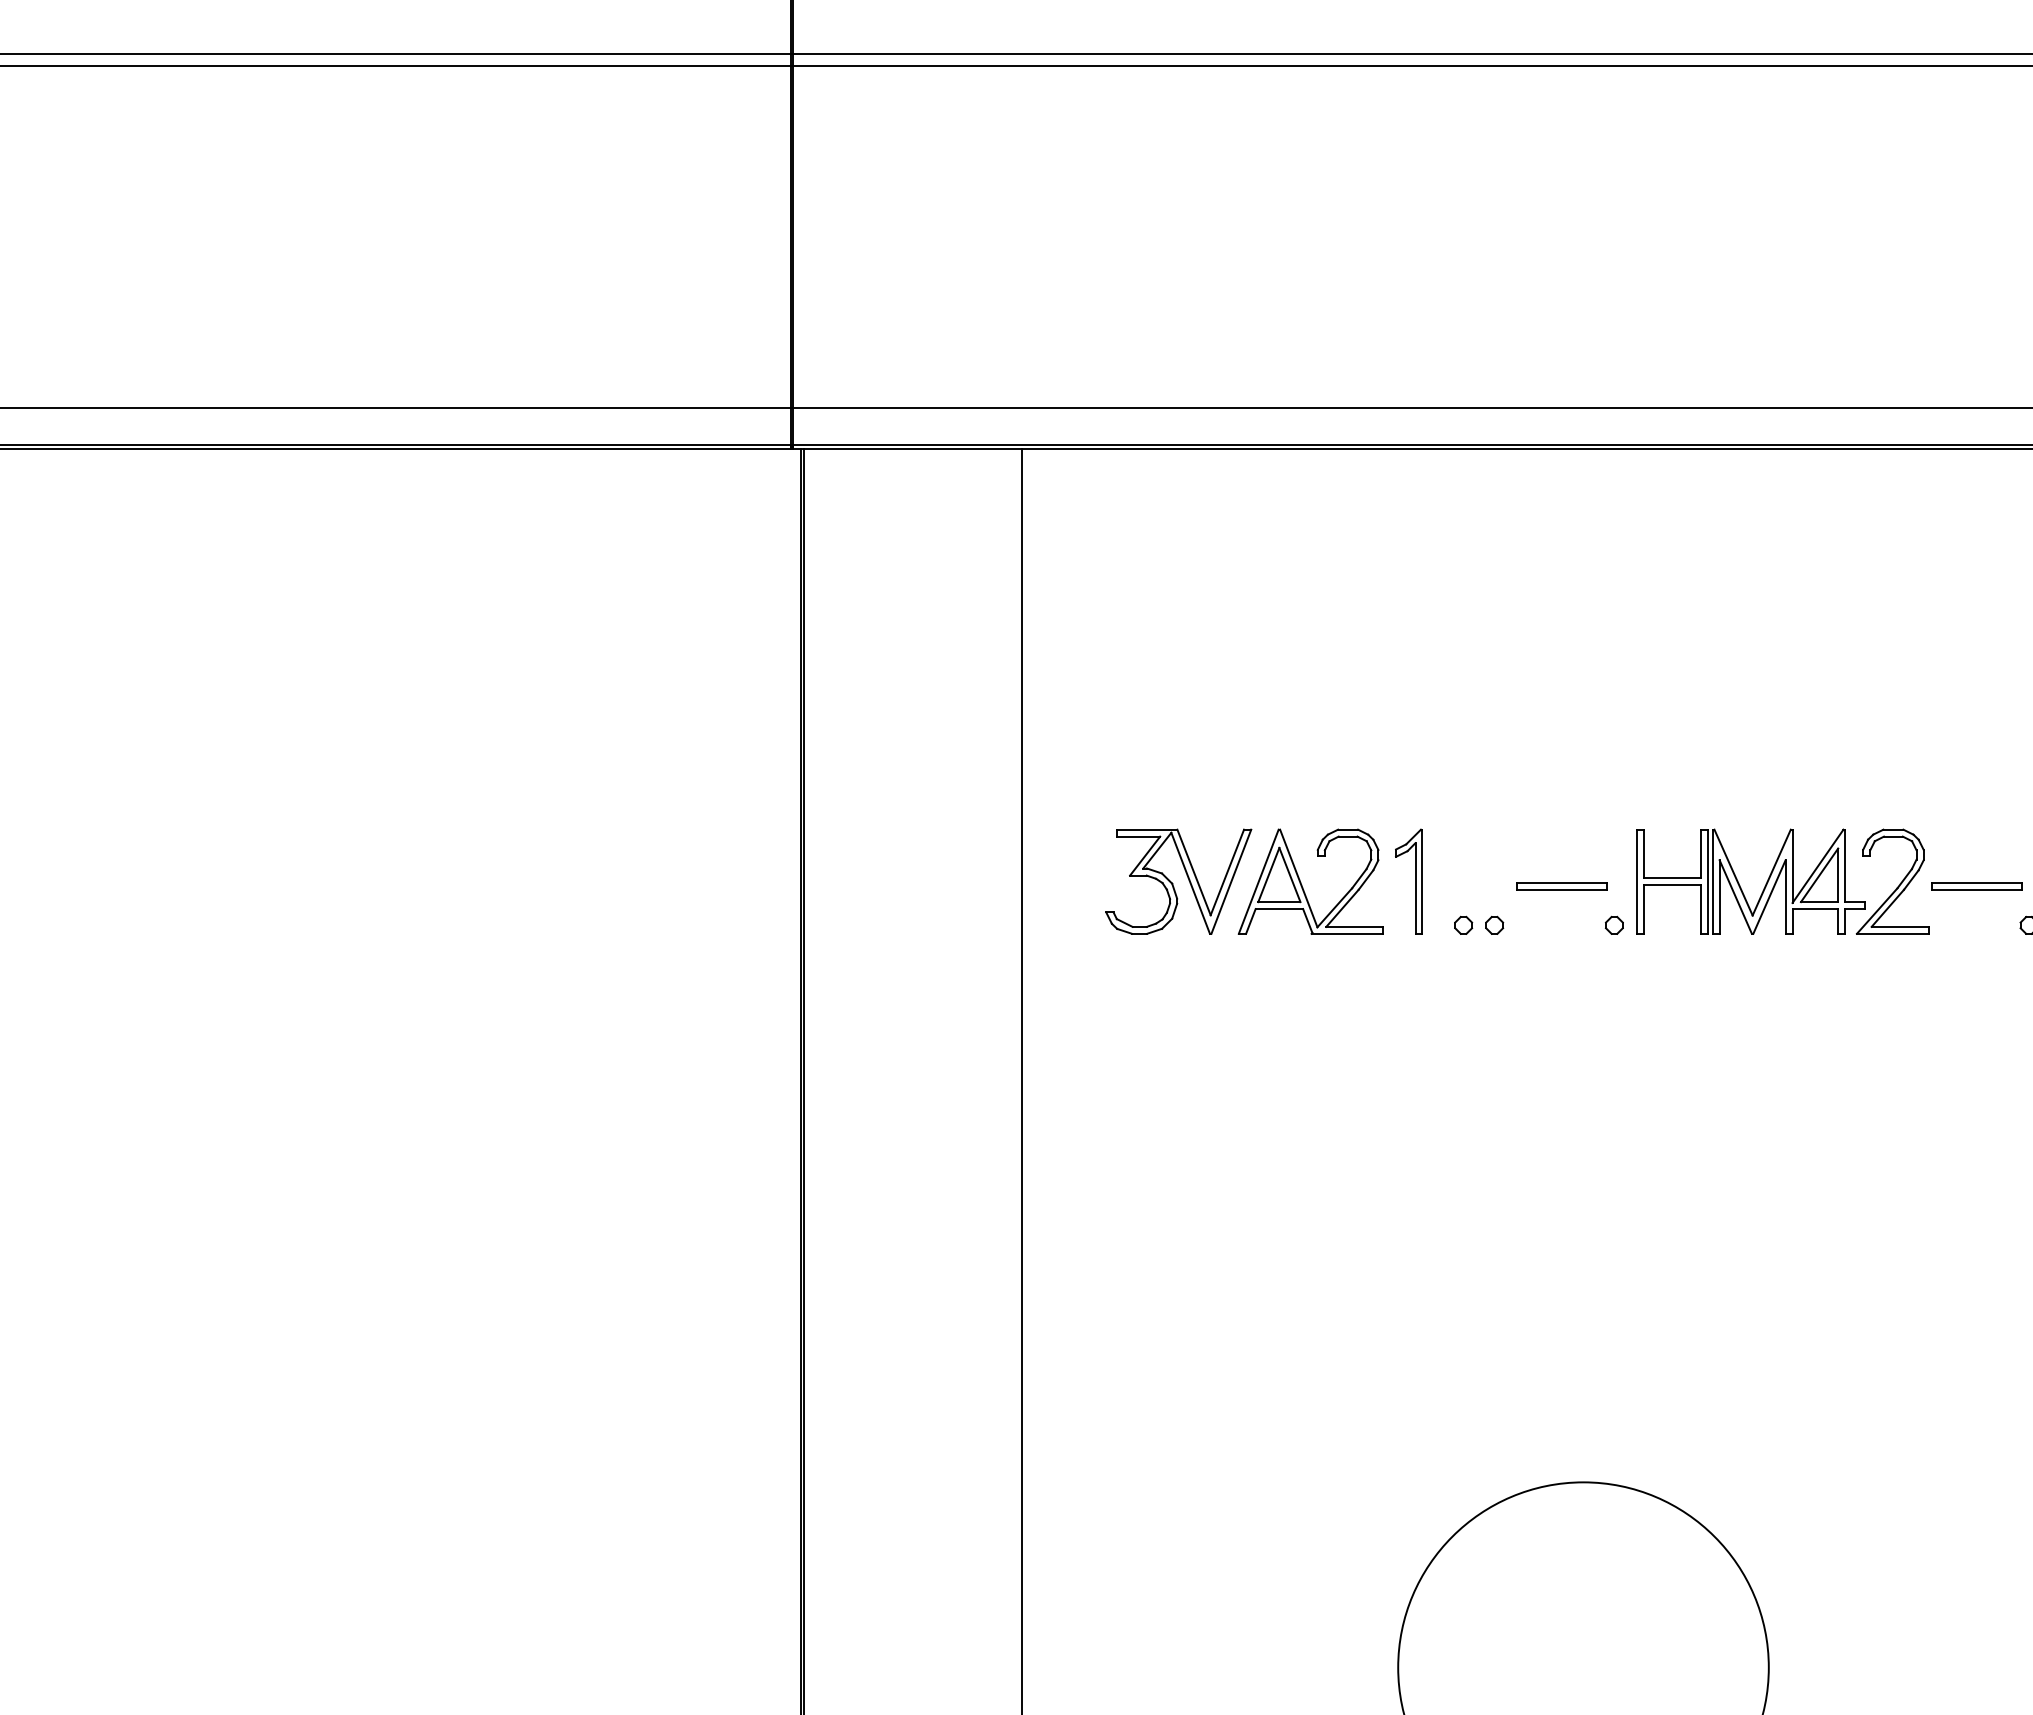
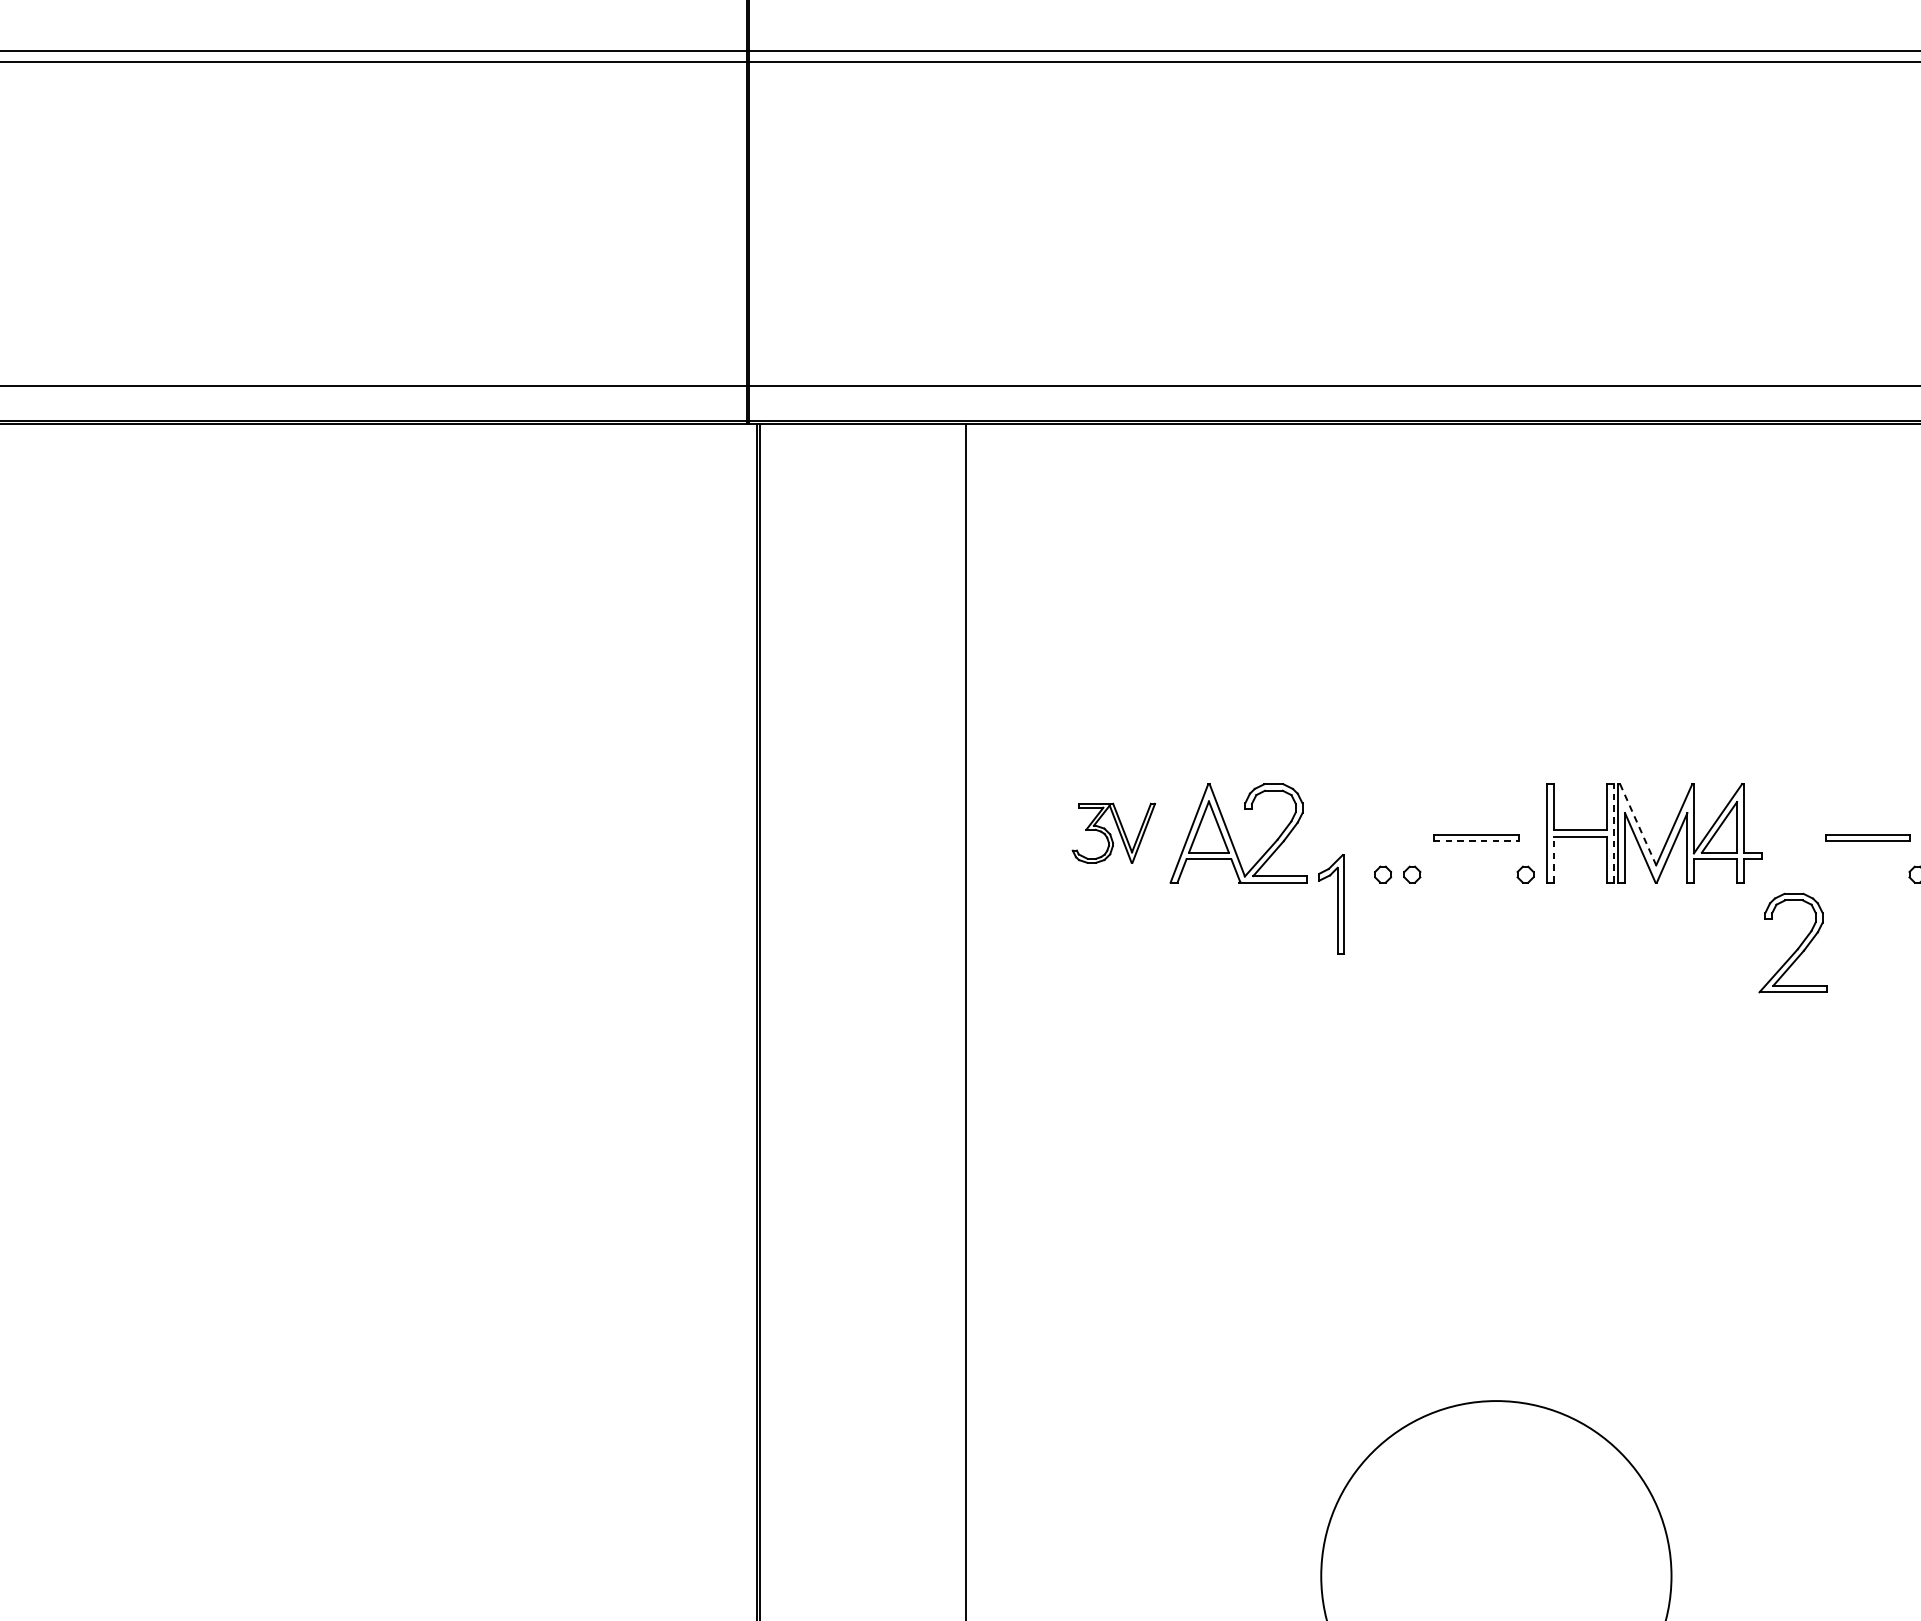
line: (1733, 872) -> (1638, 824), solid -> dashed
part: (1178, 881) -> (1113, 833), size x0.6
part: (1415, 881) -> (1337, 904), moved
line: (1707, 881) -> (1613, 833), solid -> dashed
part: (1897, 886) -> (1797, 947), moved
line: (1562, 890) -> (1476, 841), solid -> dashed
line: (1644, 909) -> (1554, 859), solid -> dashed

